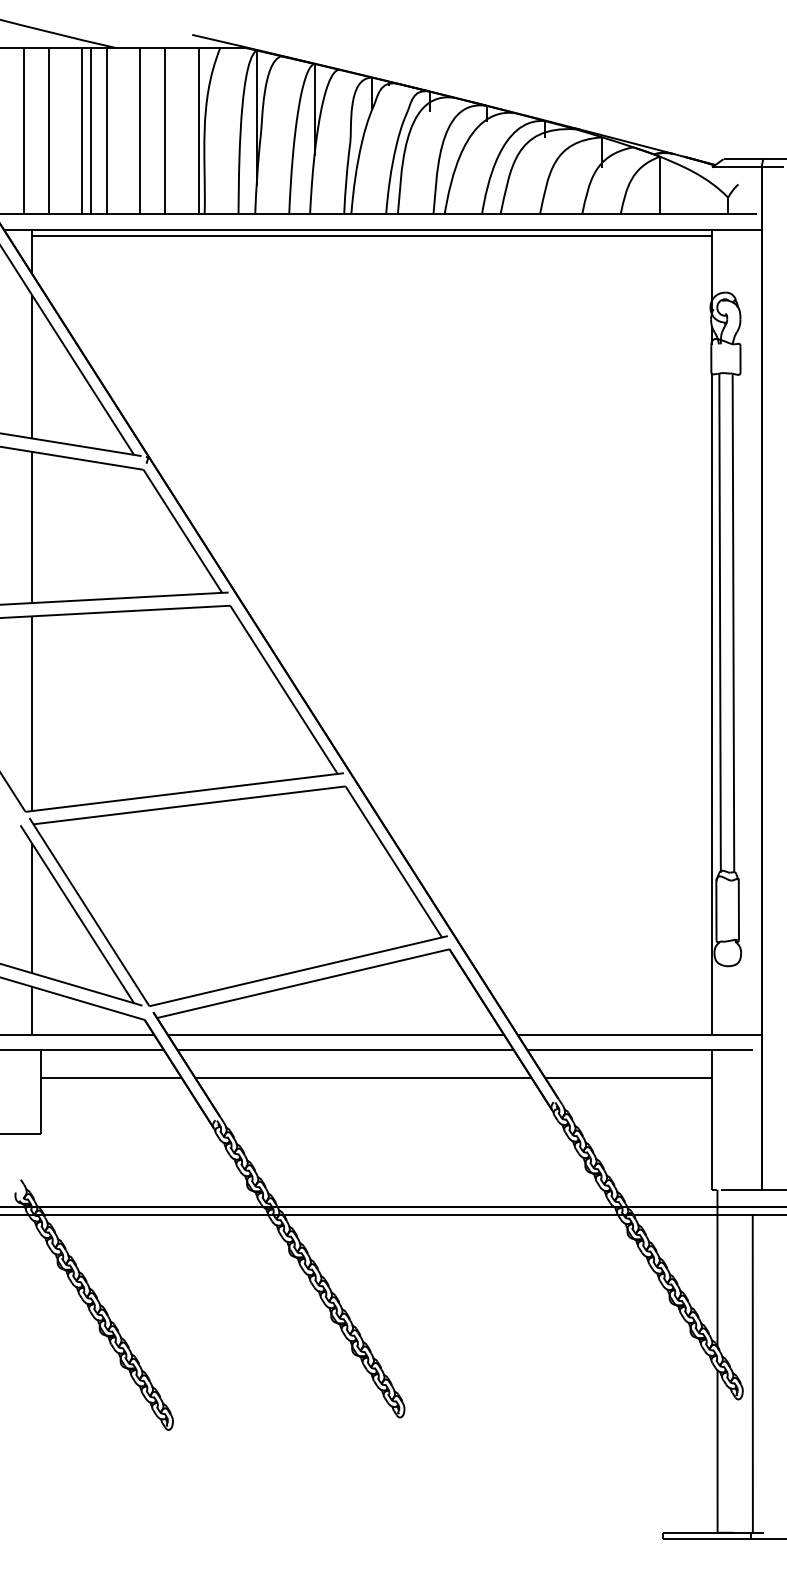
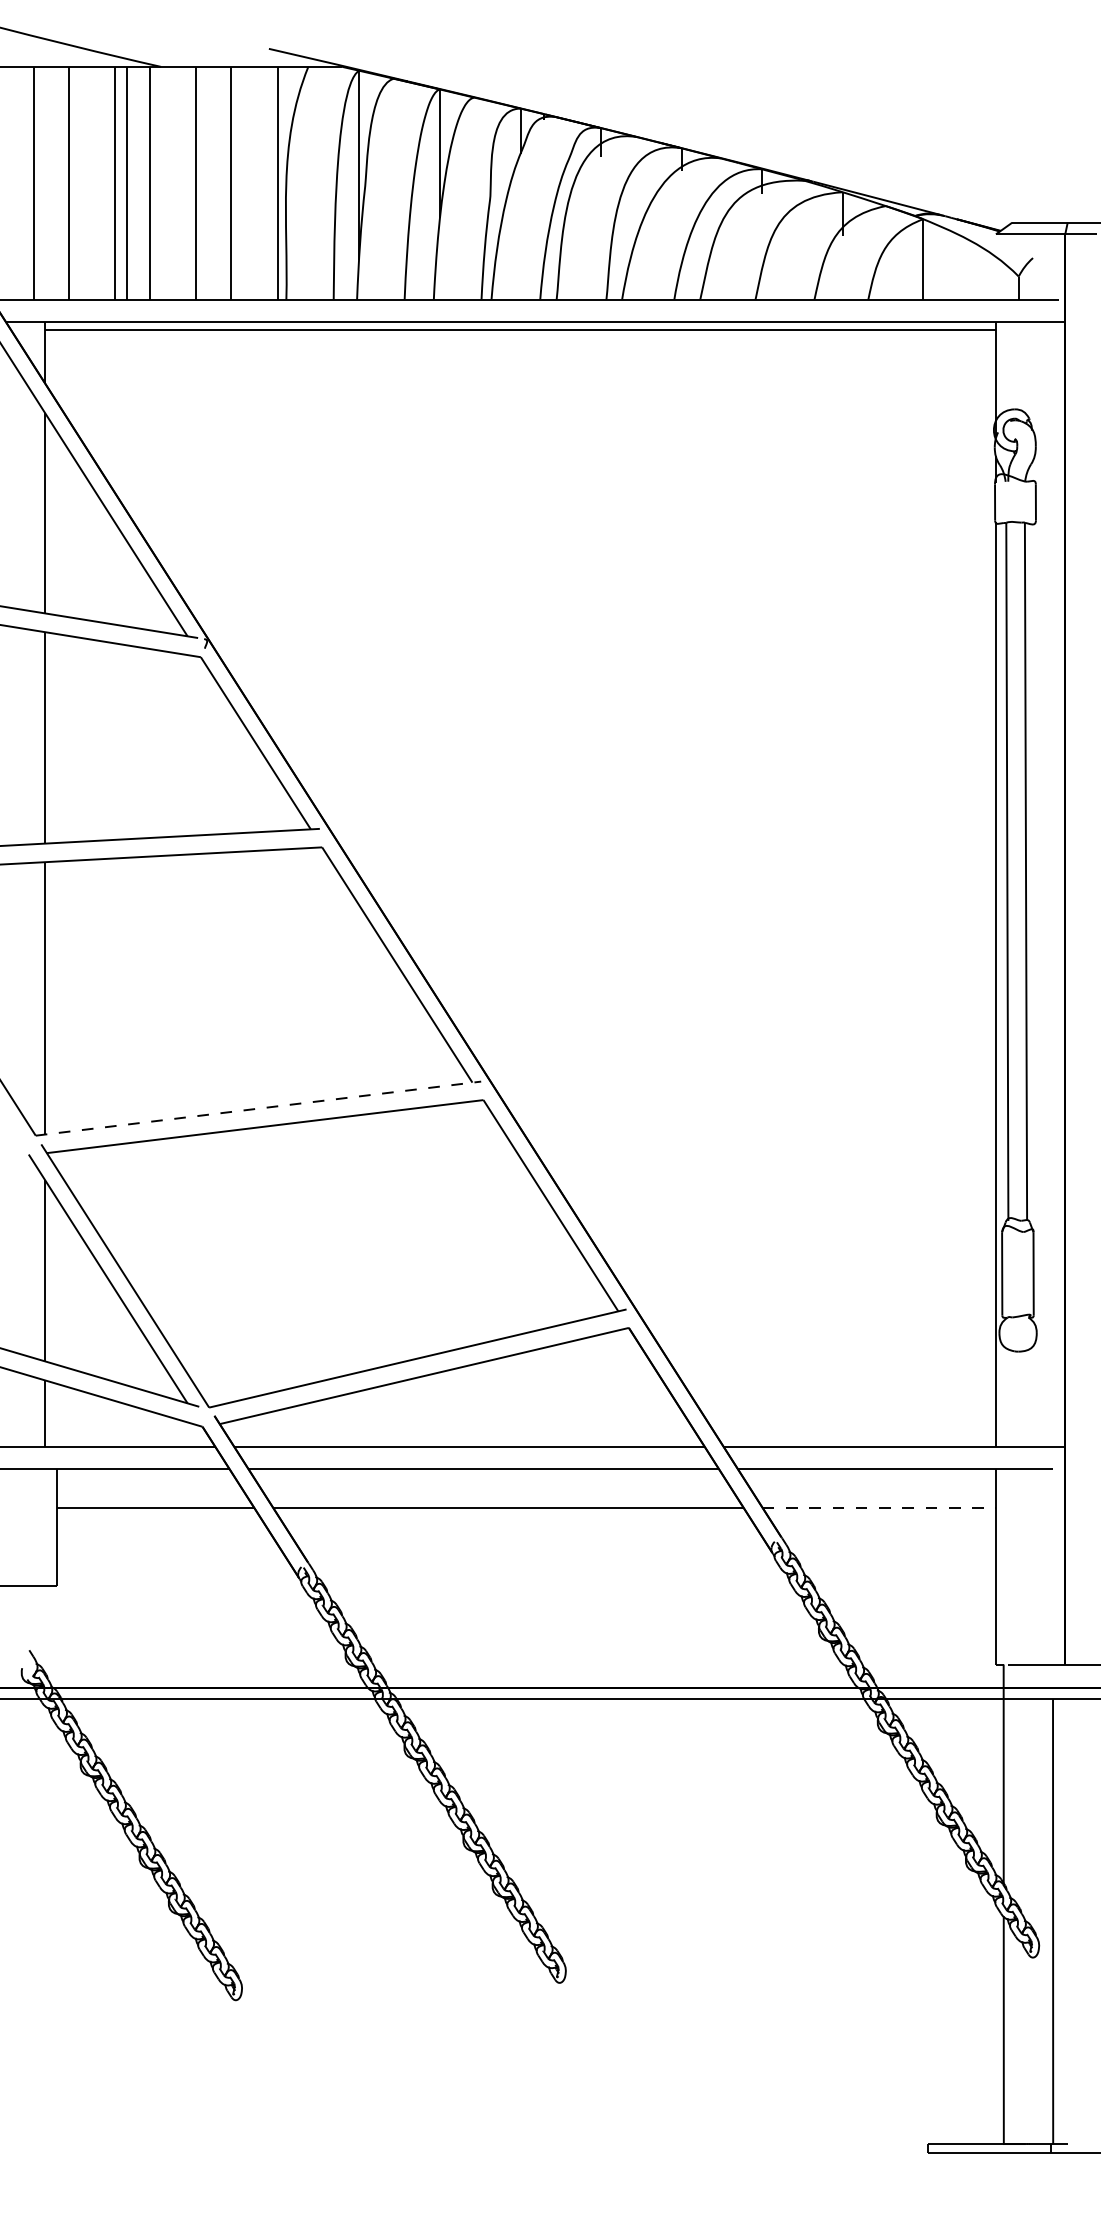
line: (184, 792) -> (258, 1108), solid -> dashed
line: (628, 1078) -> (879, 1508), solid -> dashed

